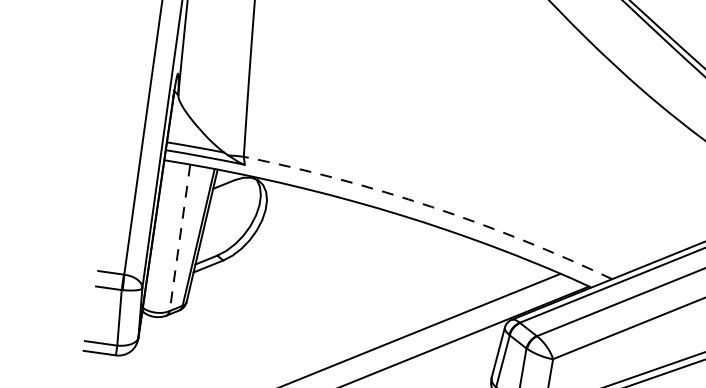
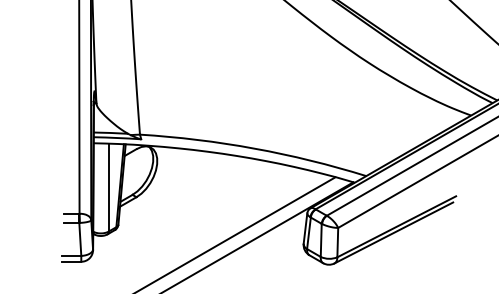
arc: (431, 206) -> (254, 148), dashed -> solid
line: (180, 237) -> (109, 187), dashed -> solid

